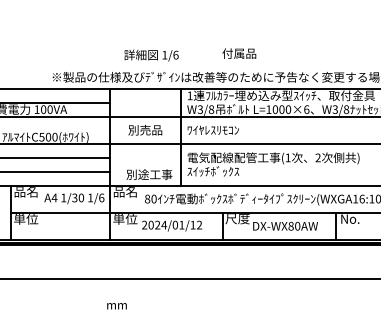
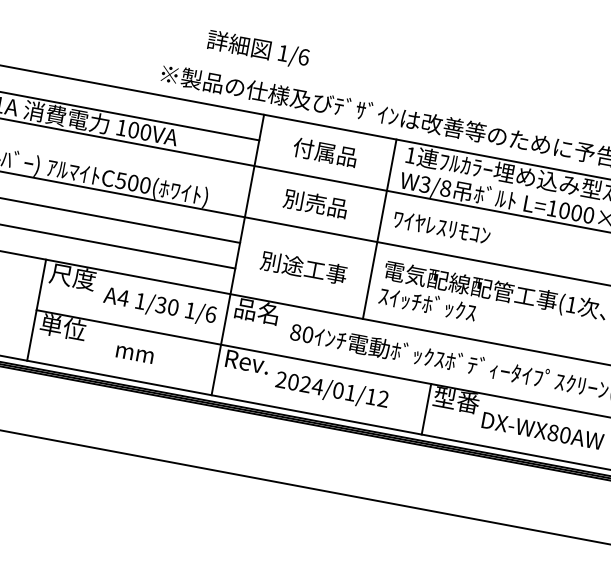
text: (239, 53) -> (325, 152), moved
text: (151, 55) -> (258, 49), moved
text: (149, 174) -> (304, 267), moved
text: (26, 192) -> (73, 278), 品名 -> 尺度
text: (125, 219) -> (247, 362), 単位 -> Rev.
text: (237, 219) -> (455, 401), 尺度 -> 型番
text: (116, 306) -> (133, 354), moved

